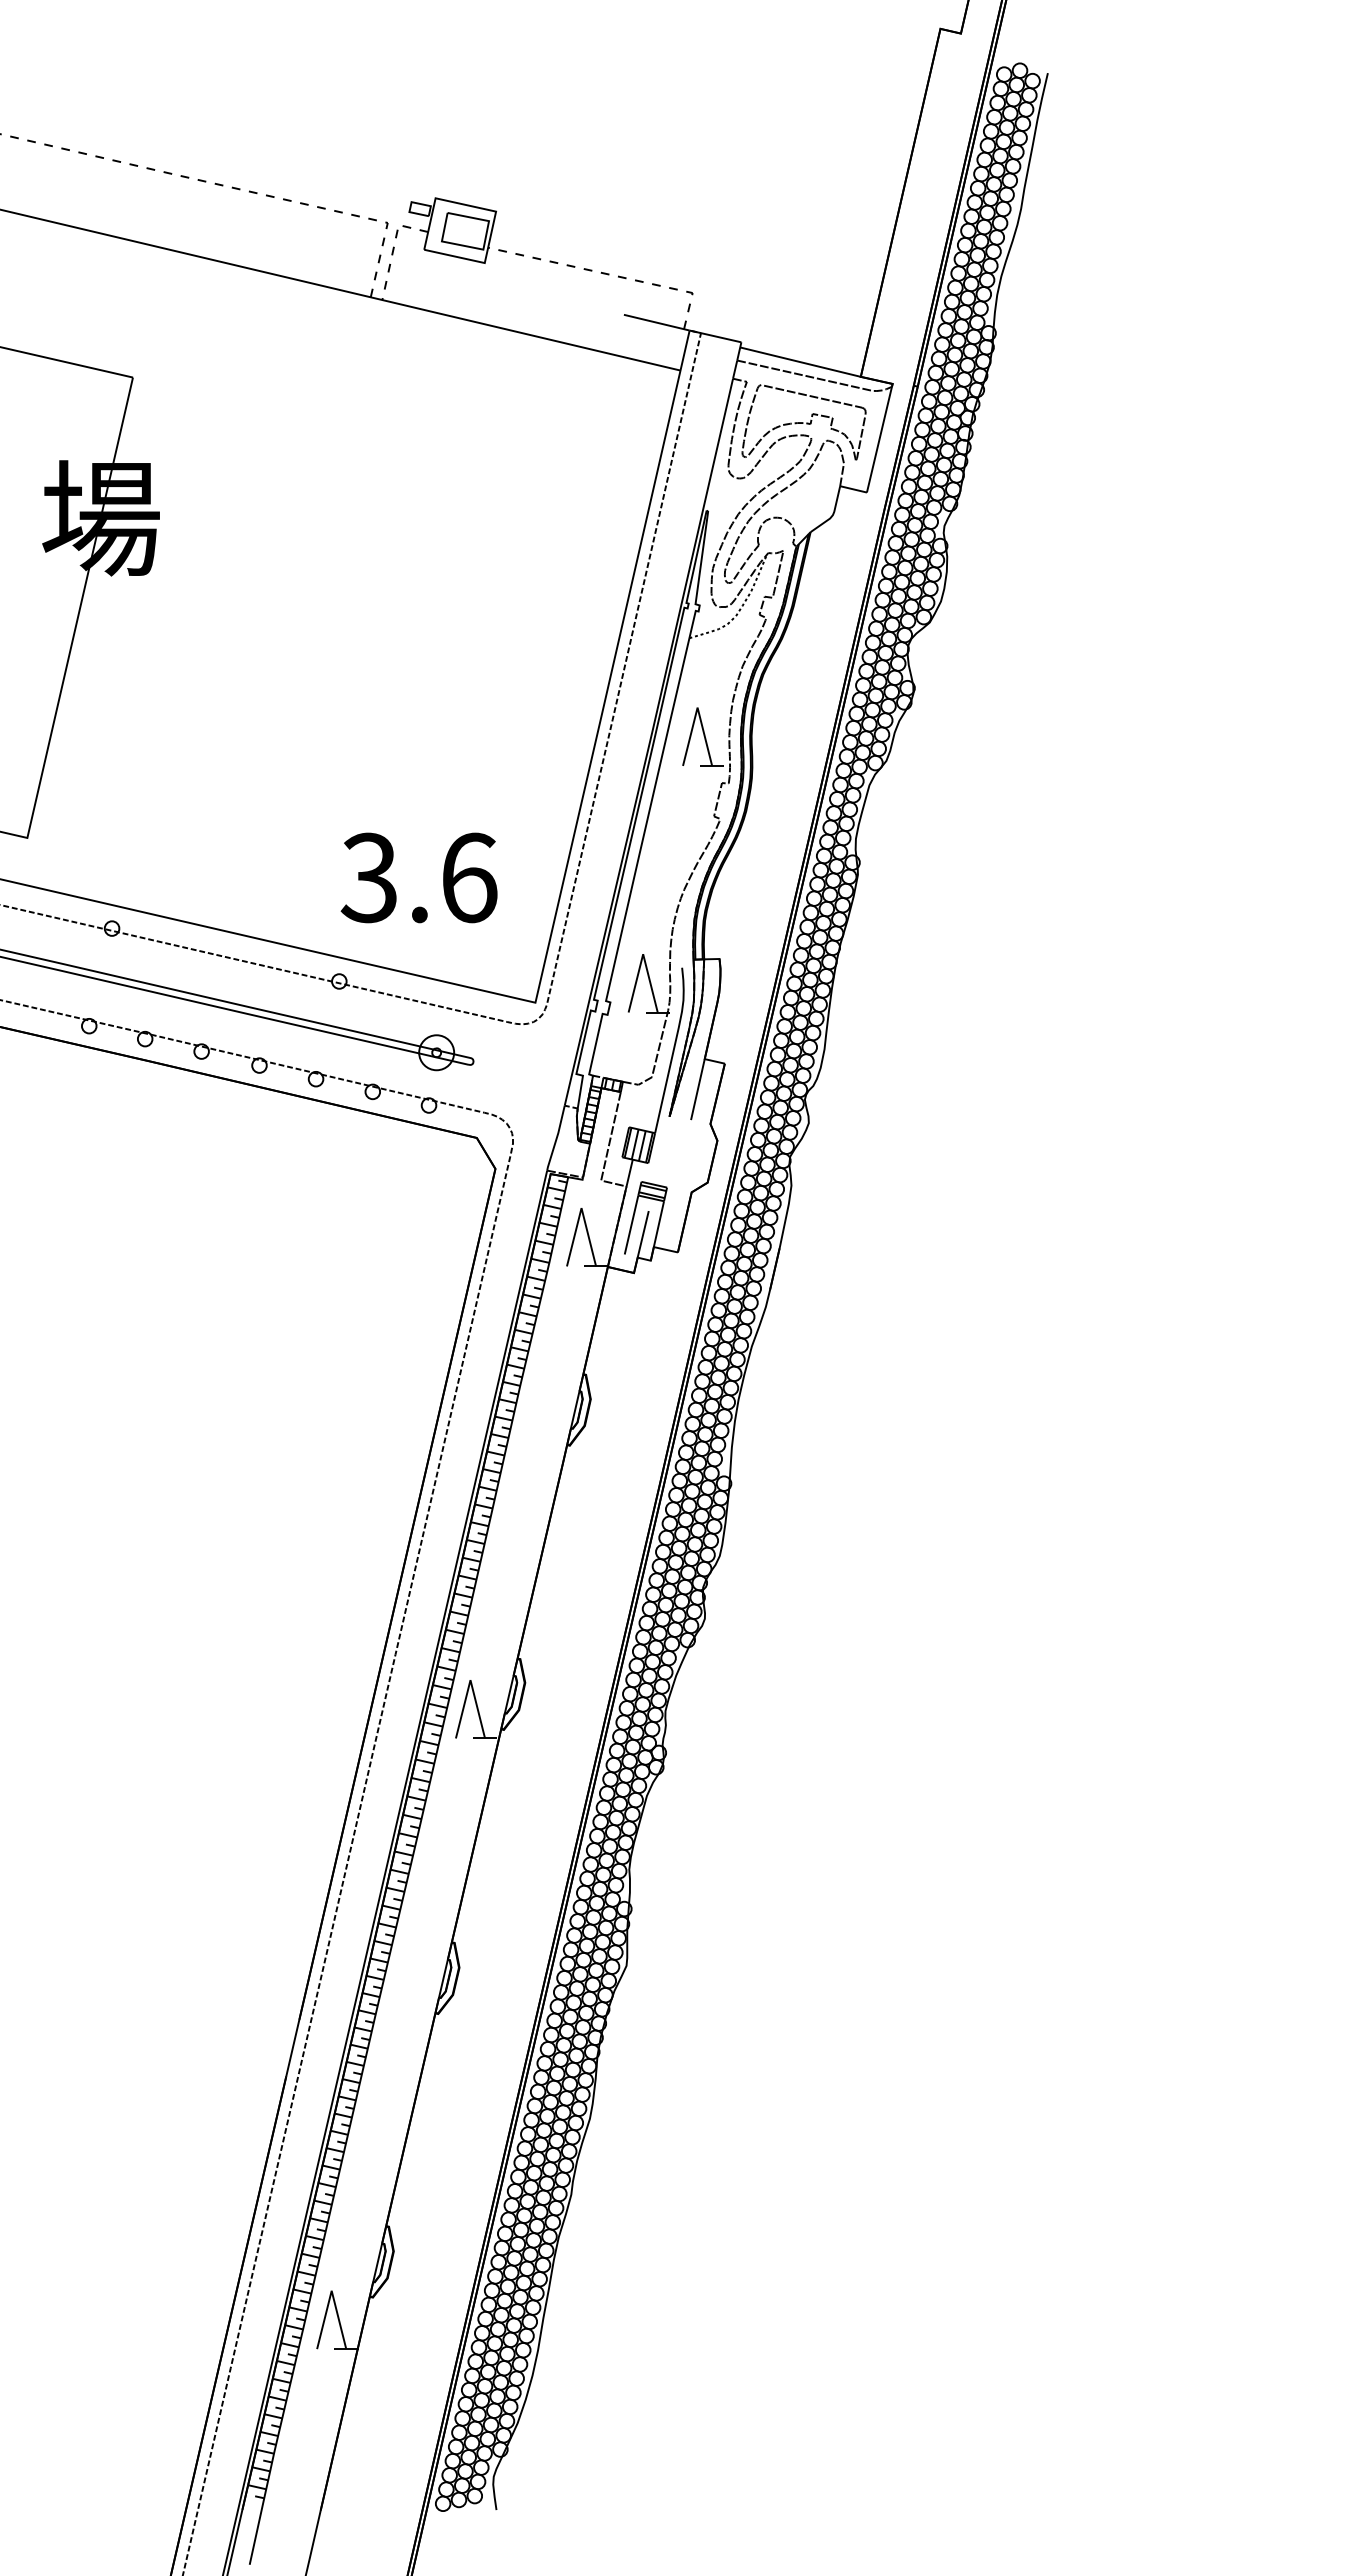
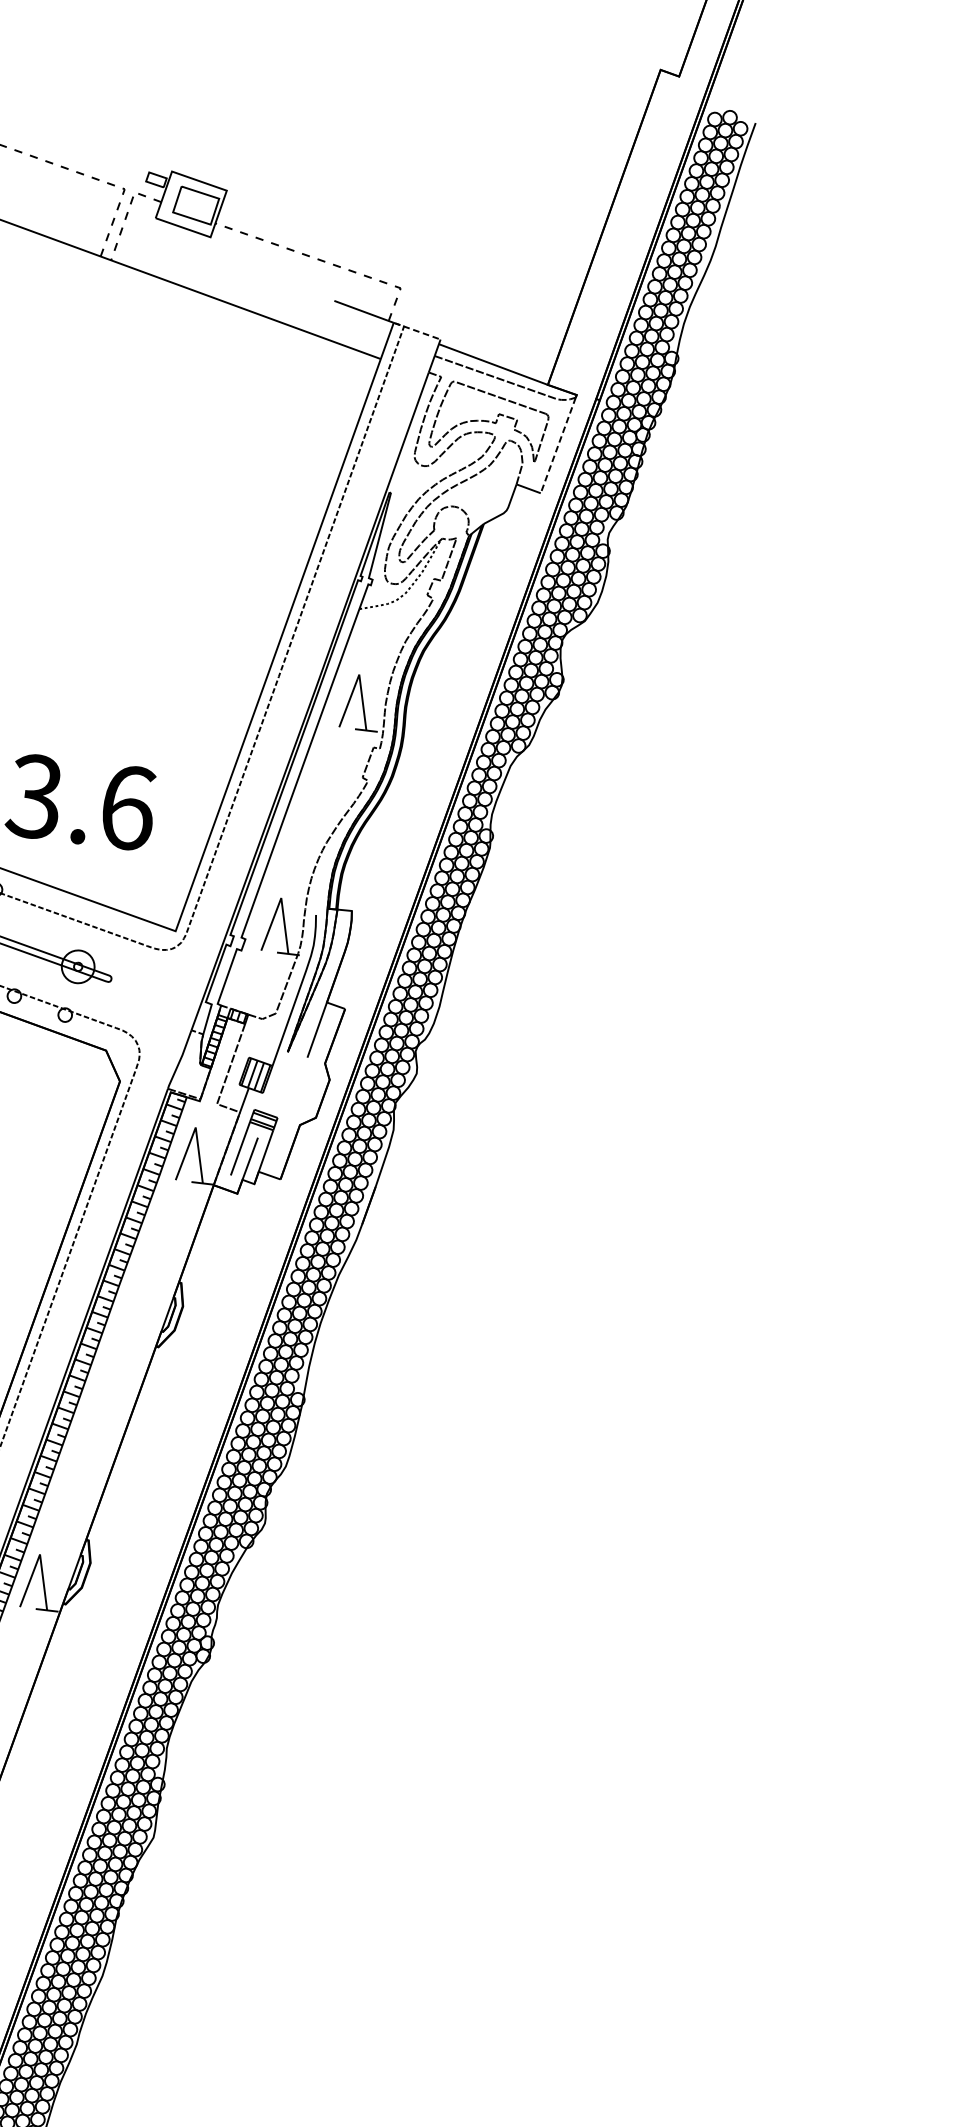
line: (715, 336) -> (417, 331), solid -> dashed
line: (879, 440) -> (558, 446), solid -> dashed

